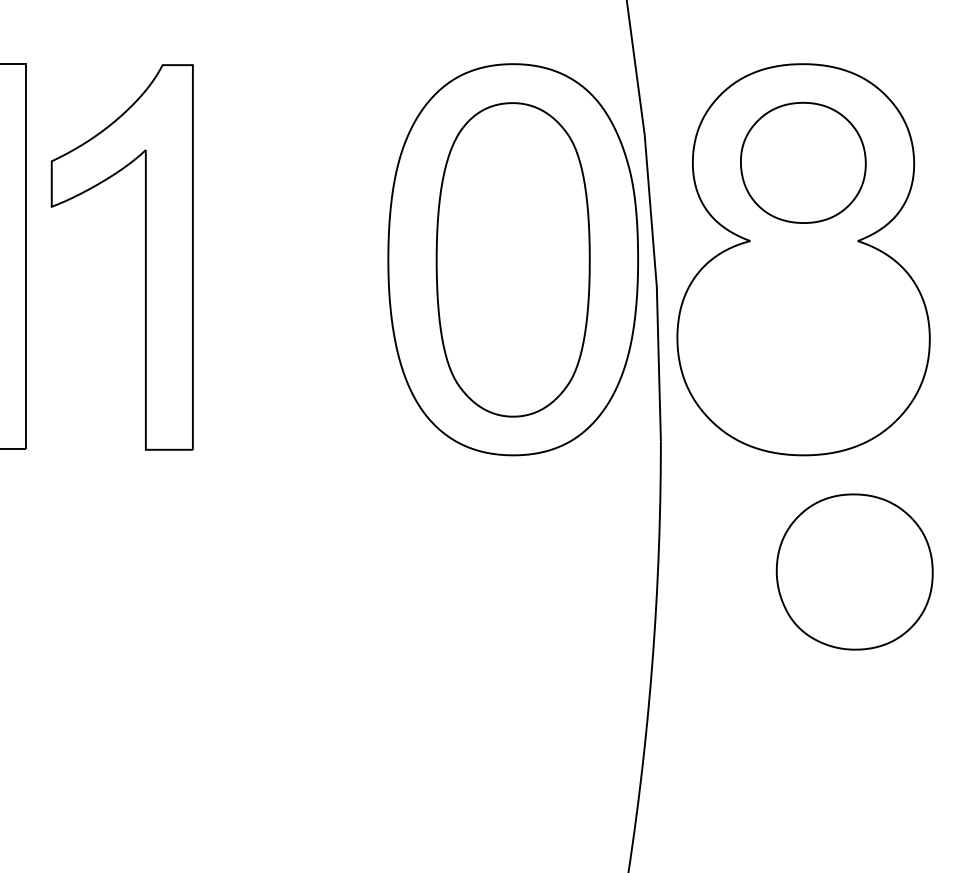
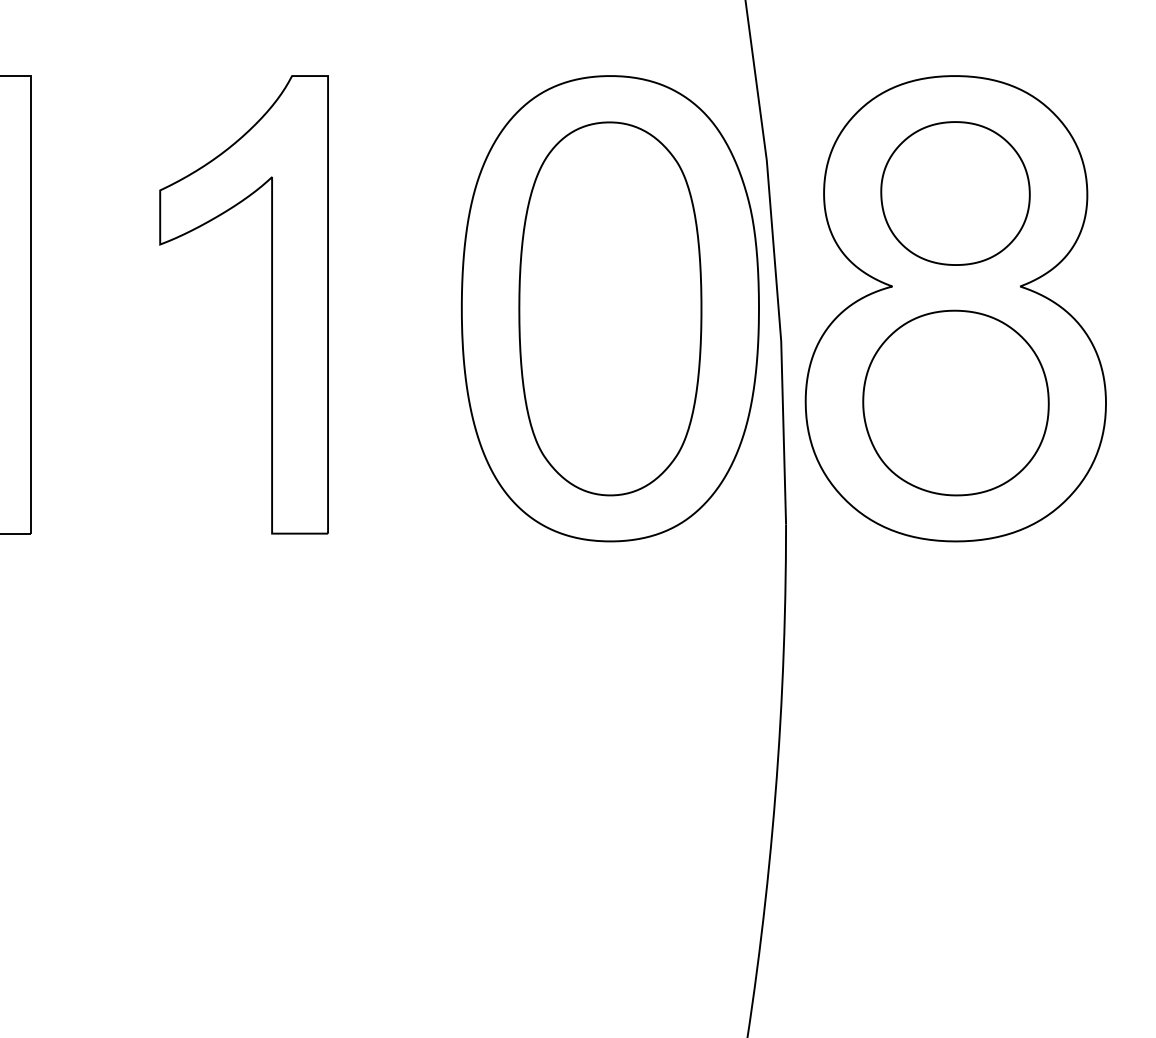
part: (145, 257) -> (271, 304), moved
part: (854, 571) -> (955, 402), moved

